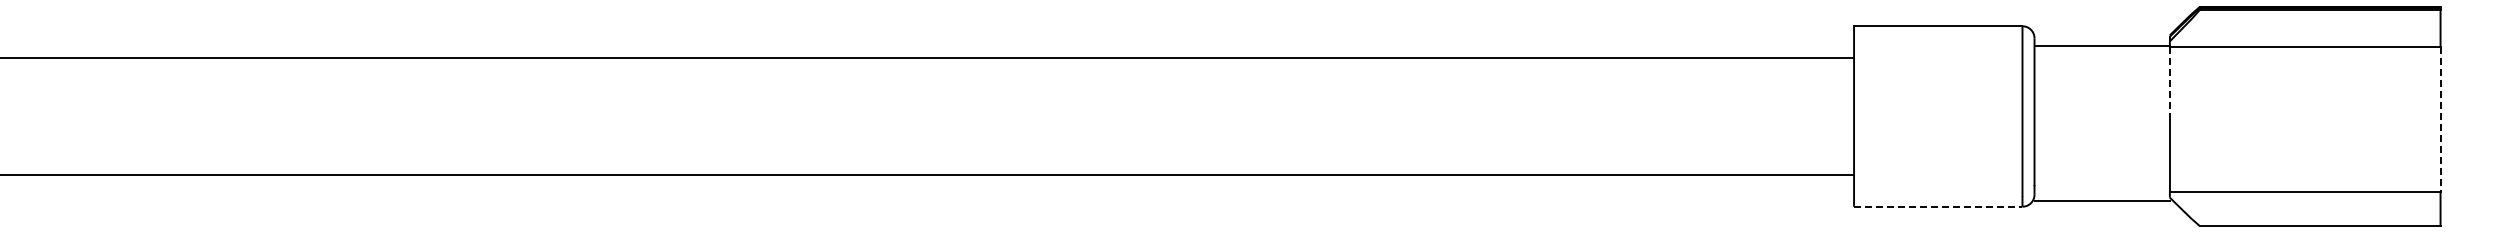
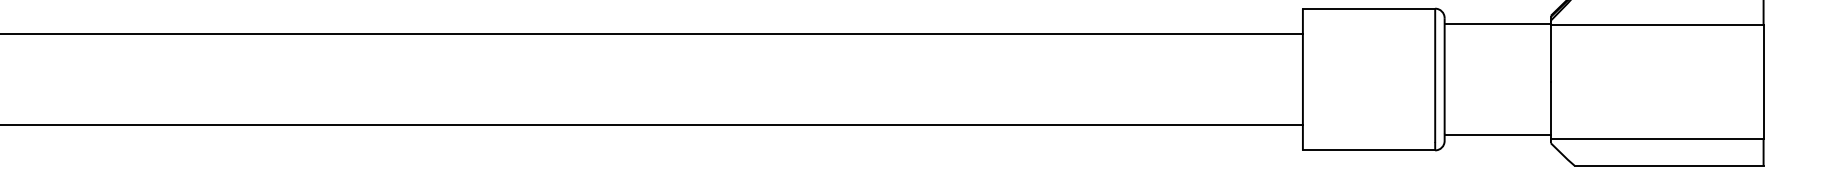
line: (2169, 84) -> (1550, 54), dashed -> solid
line: (2440, 120) -> (1763, 82), dashed -> solid
line: (2101, 201) -> (1497, 135), moved
line: (1938, 206) -> (1369, 150), dashed -> solid

